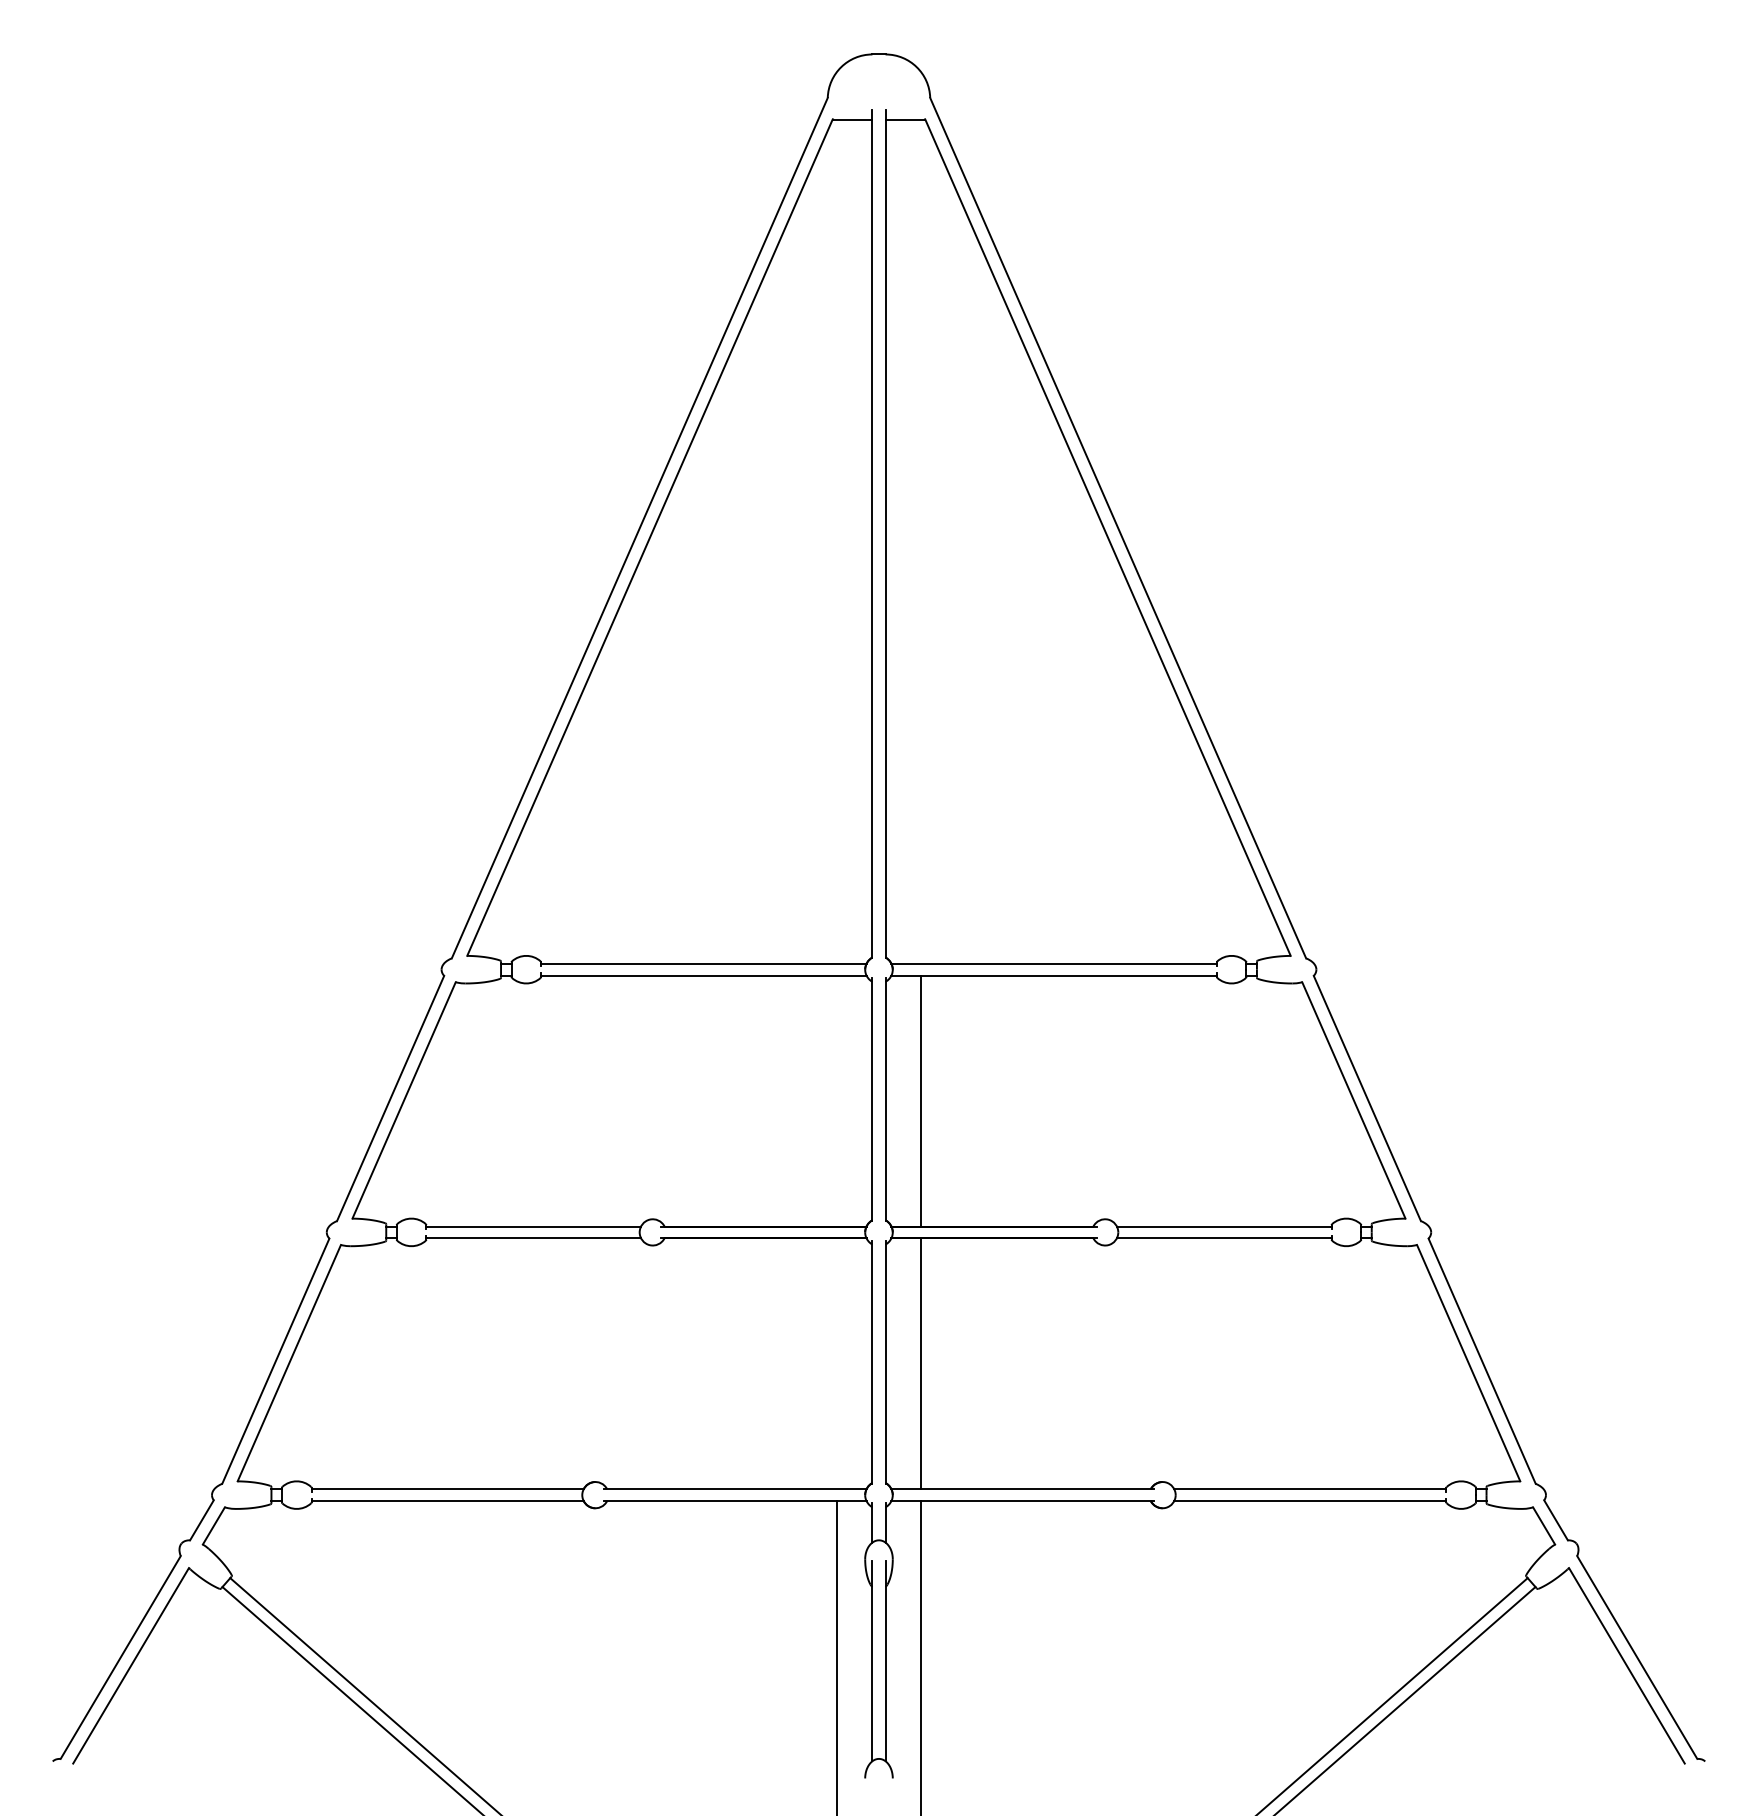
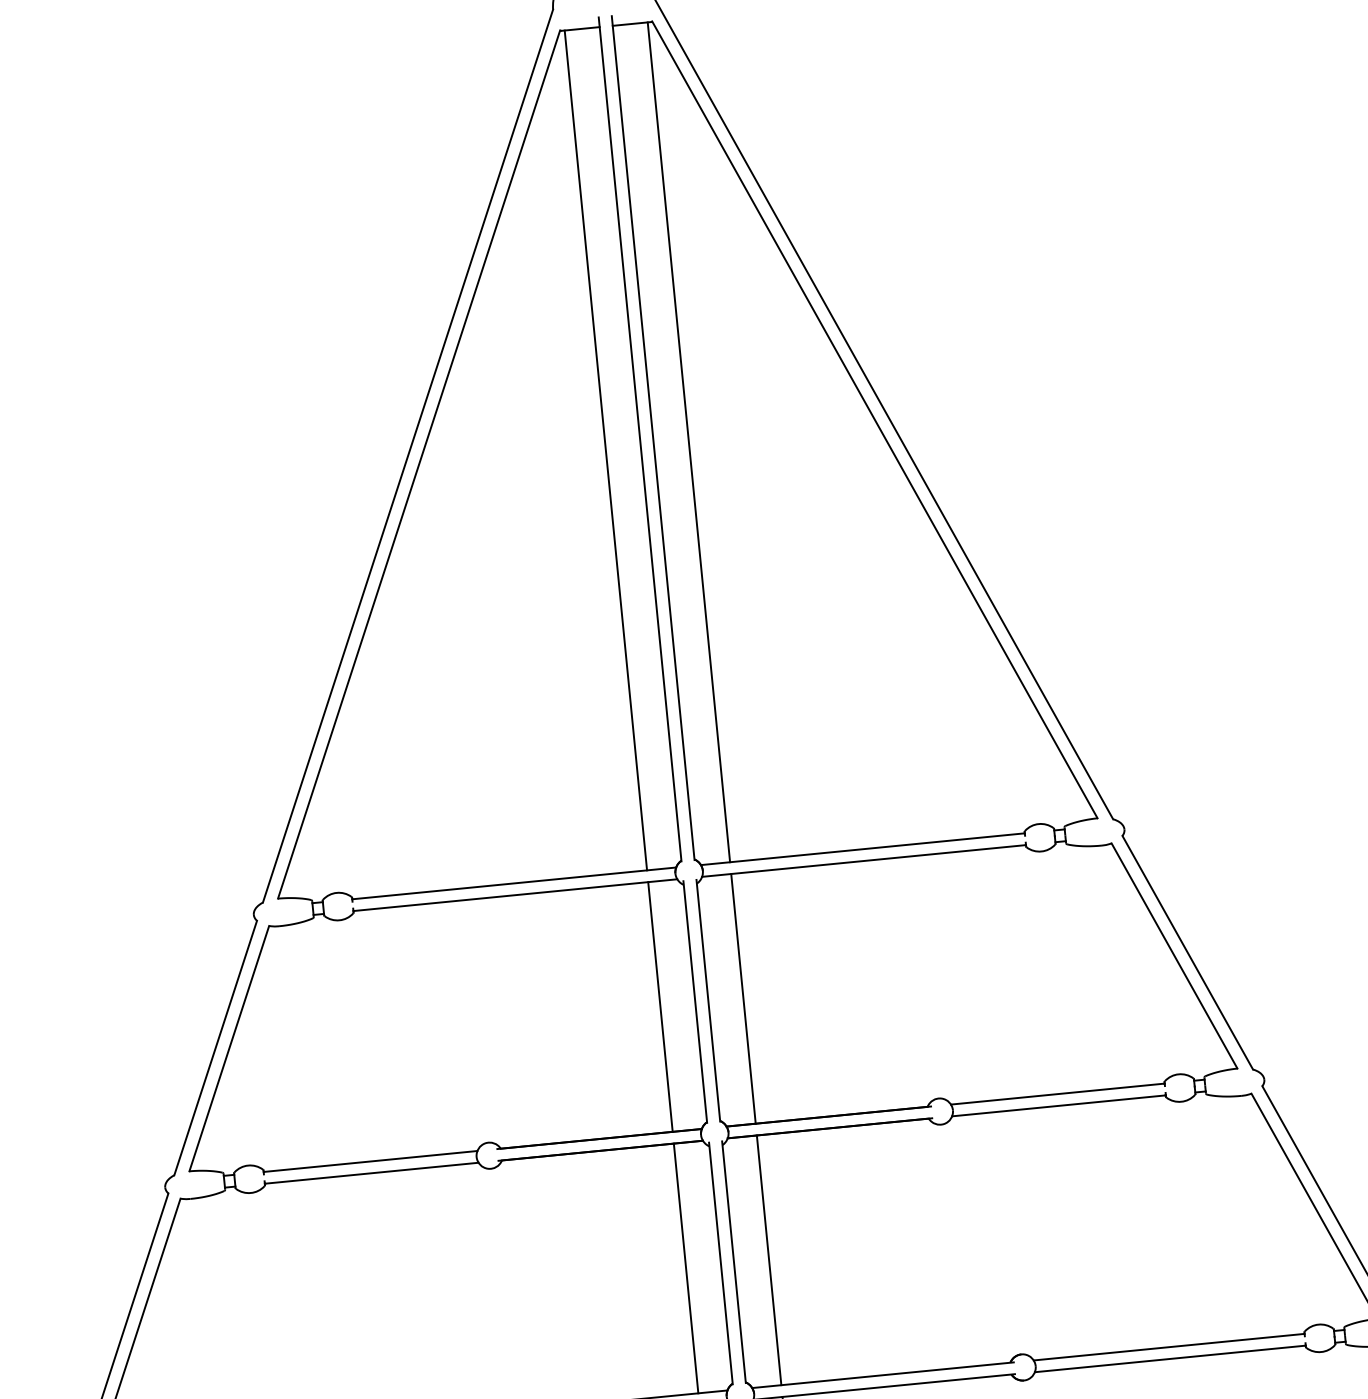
line: (837, 541) -> (606, 450), added
line: (920, 541) -> (688, 442), added
line: (837, 1100) -> (660, 1006), added
line: (837, 1363) -> (686, 1268), added

